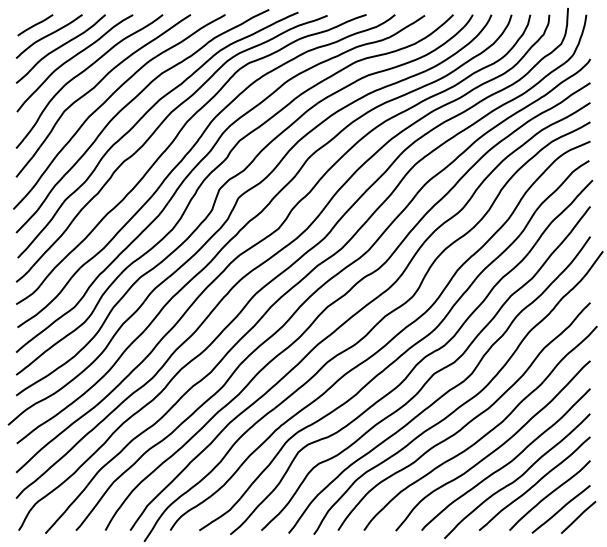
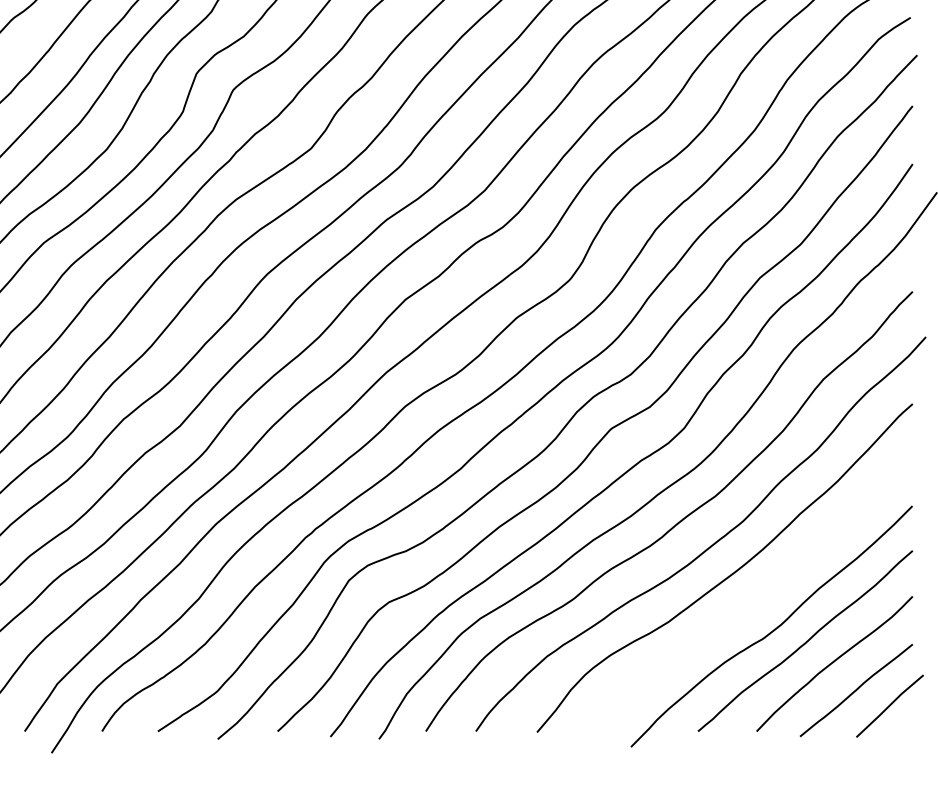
curve: (506, 463) -> (750, 601), removed

